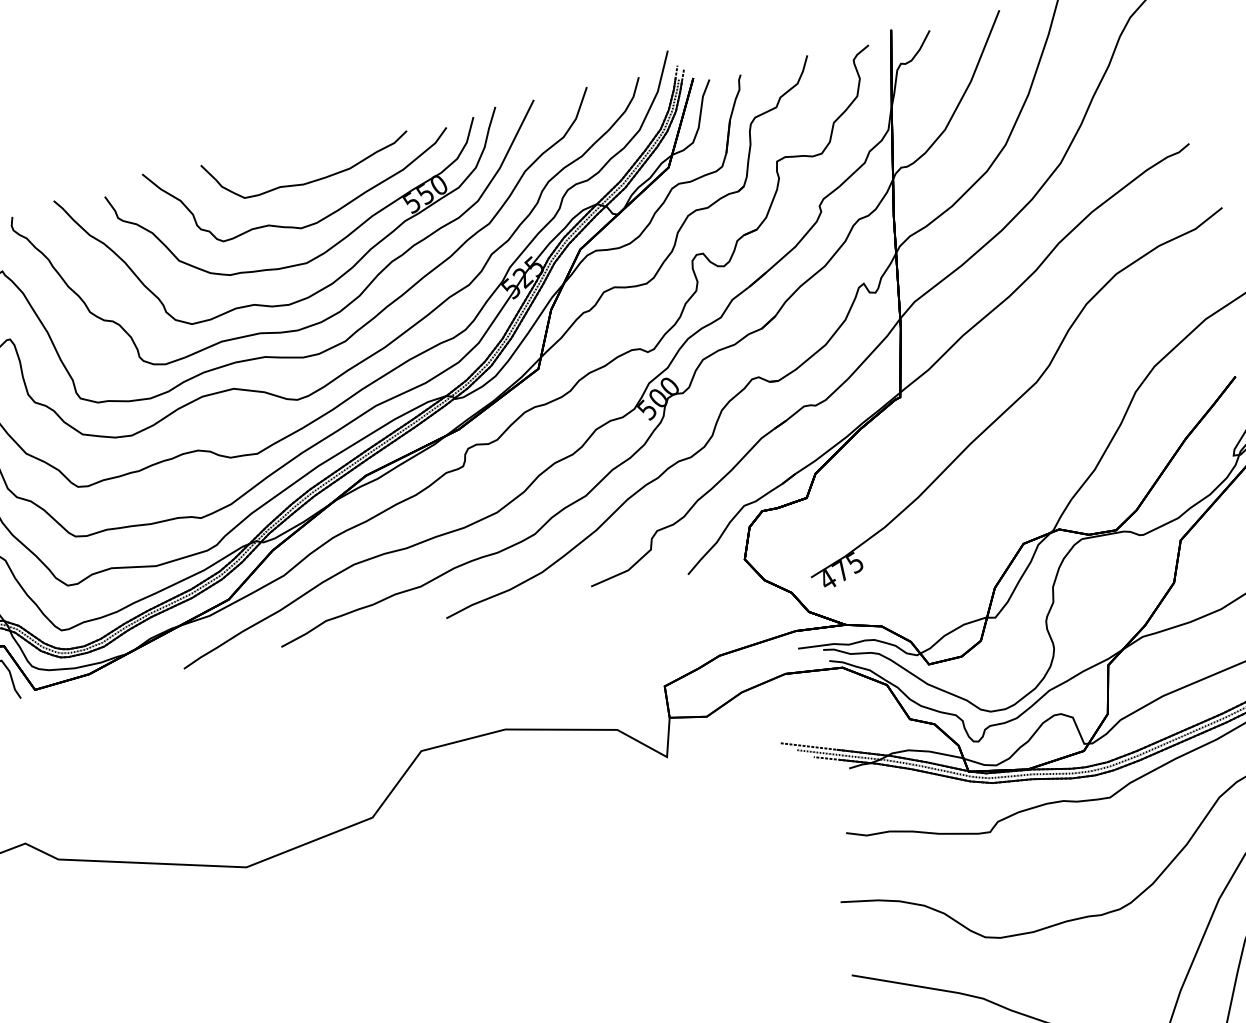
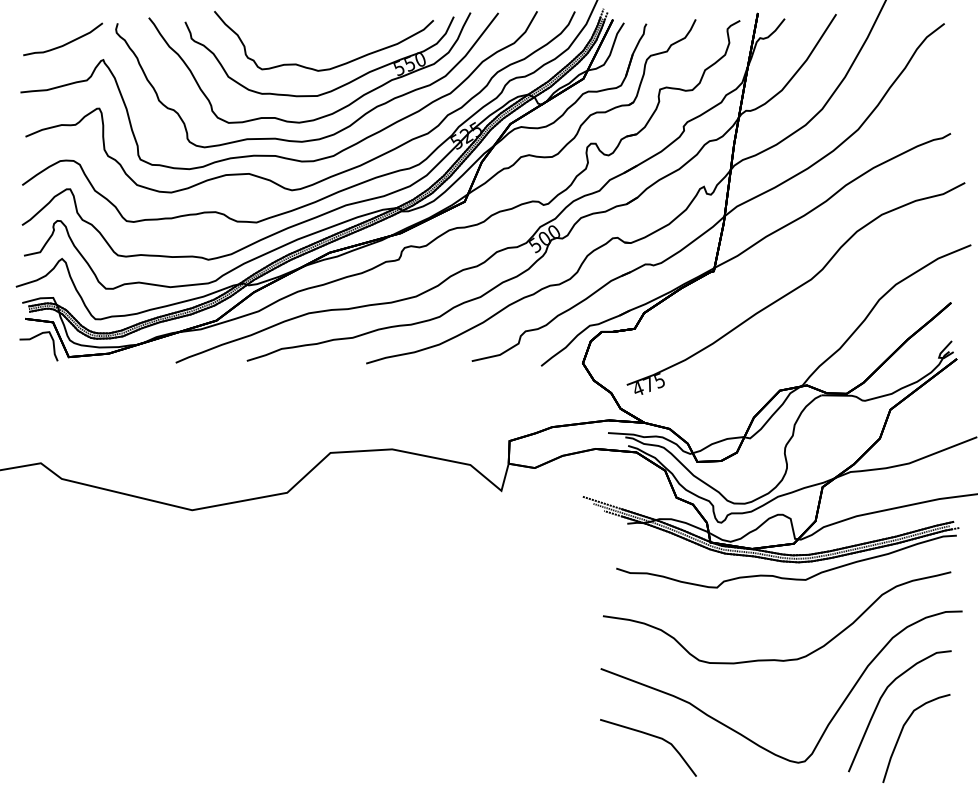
curve: (312, 179) -> (332, 38), removed

